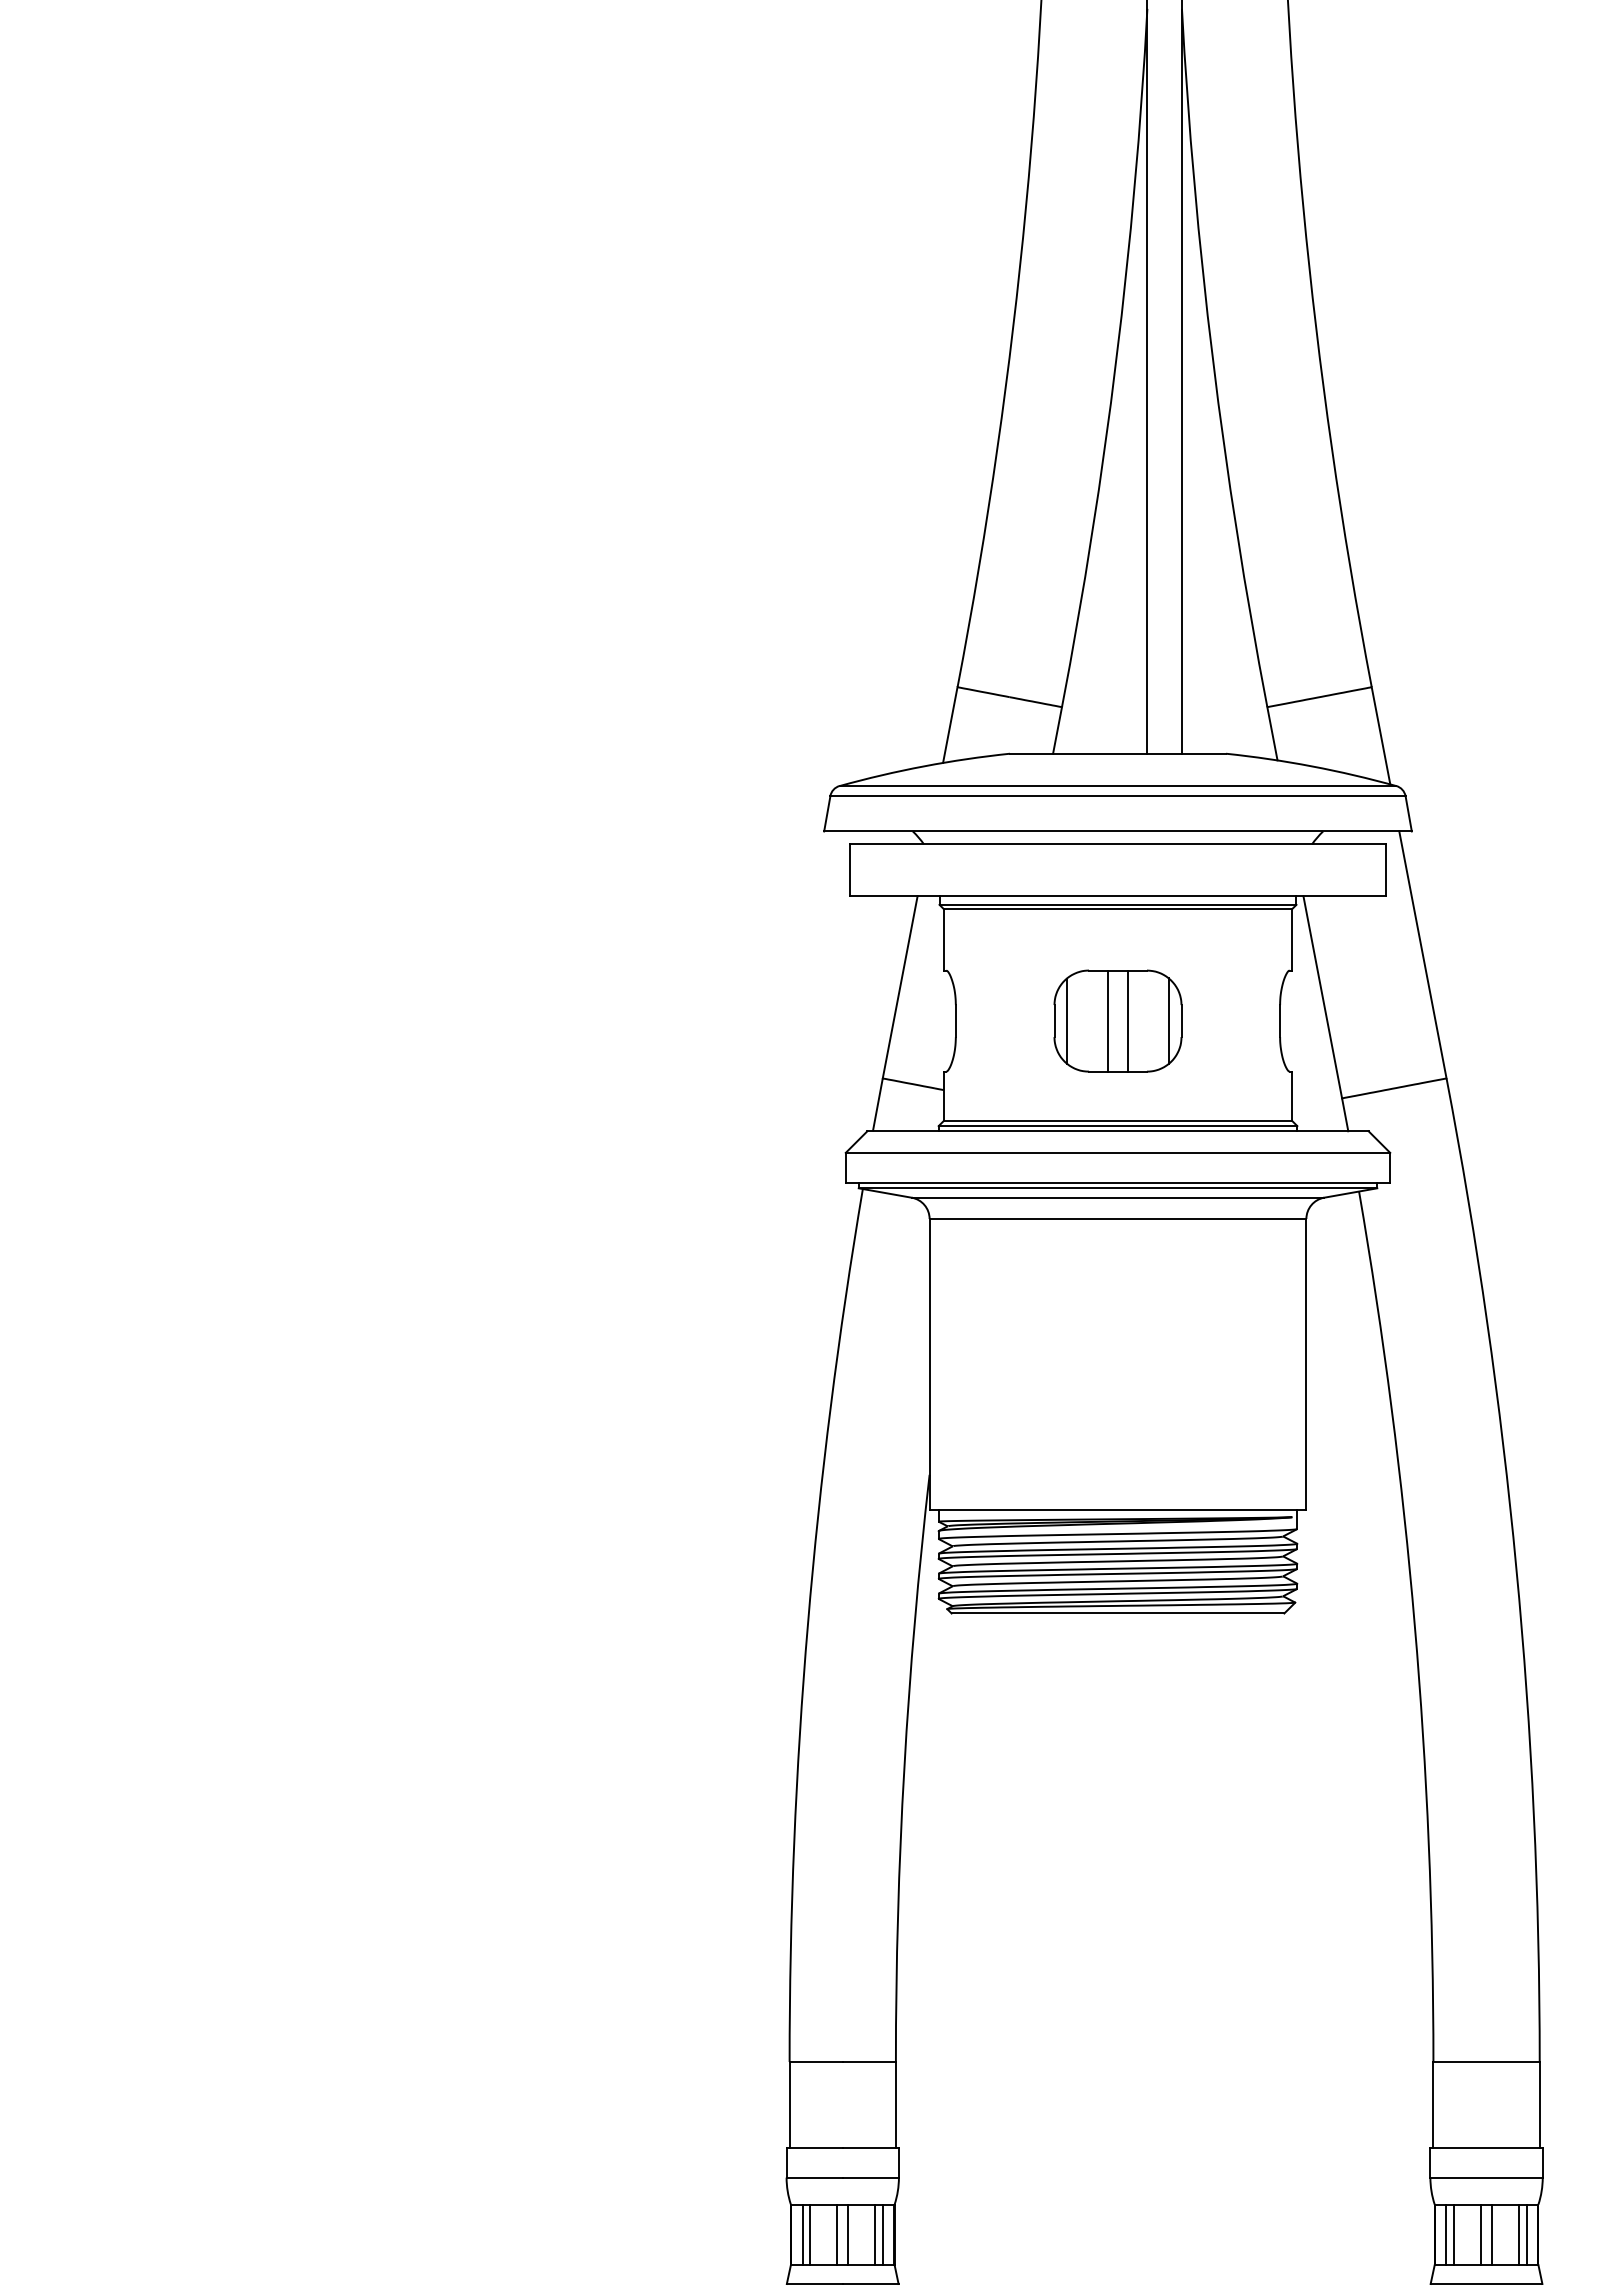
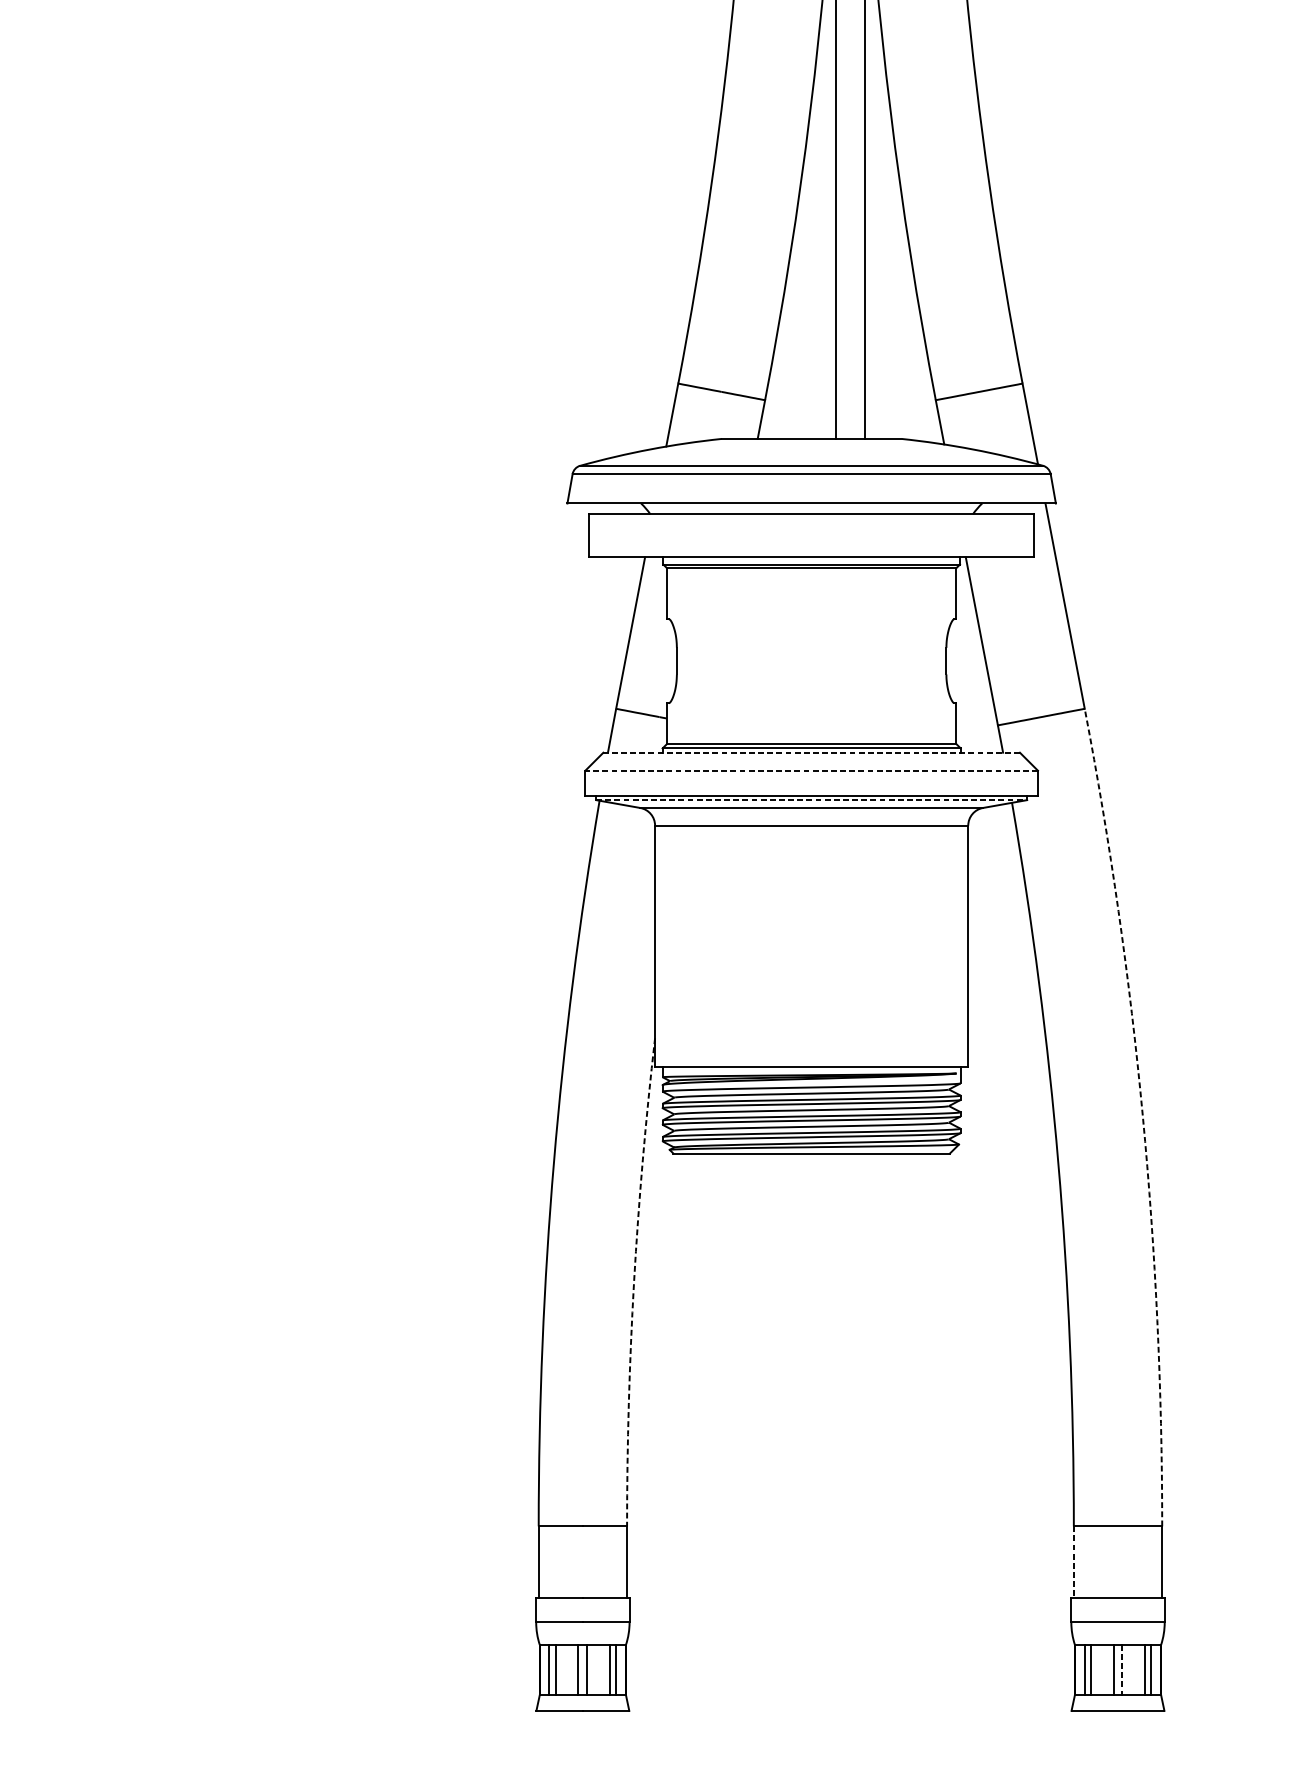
part: (1117, 1020) -> (811, 660), removed
line: (1118, 1131) -> (812, 752), solid -> dashed
line: (1117, 1152) -> (811, 770), solid -> dashed
line: (1118, 1188) -> (812, 800), solid -> dashed
arc: (1516, 1567) -> (1142, 1115), solid -> dashed
arc: (904, 1767) -> (634, 1281), solid -> dashed
line: (1433, 2105) -> (1073, 1562), solid -> dashed
line: (1491, 2235) -> (1122, 1670), solid -> dashed

